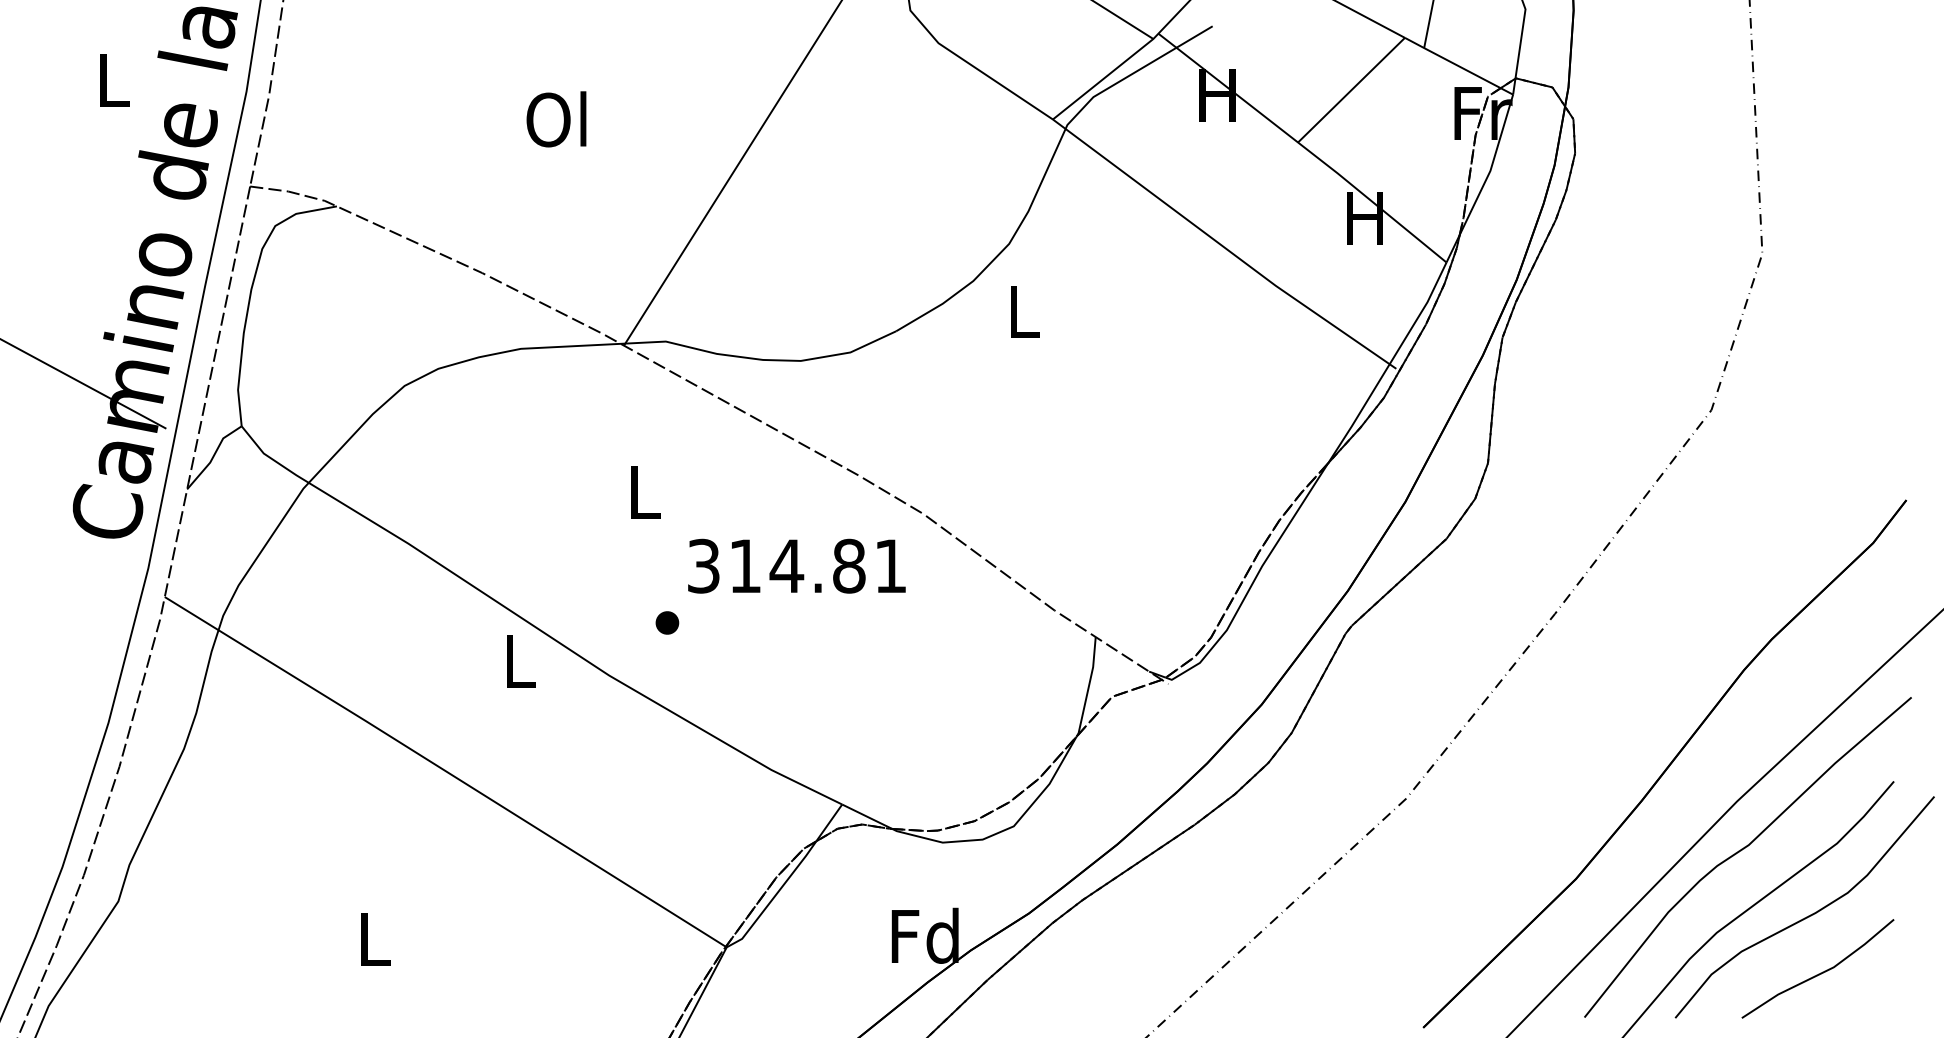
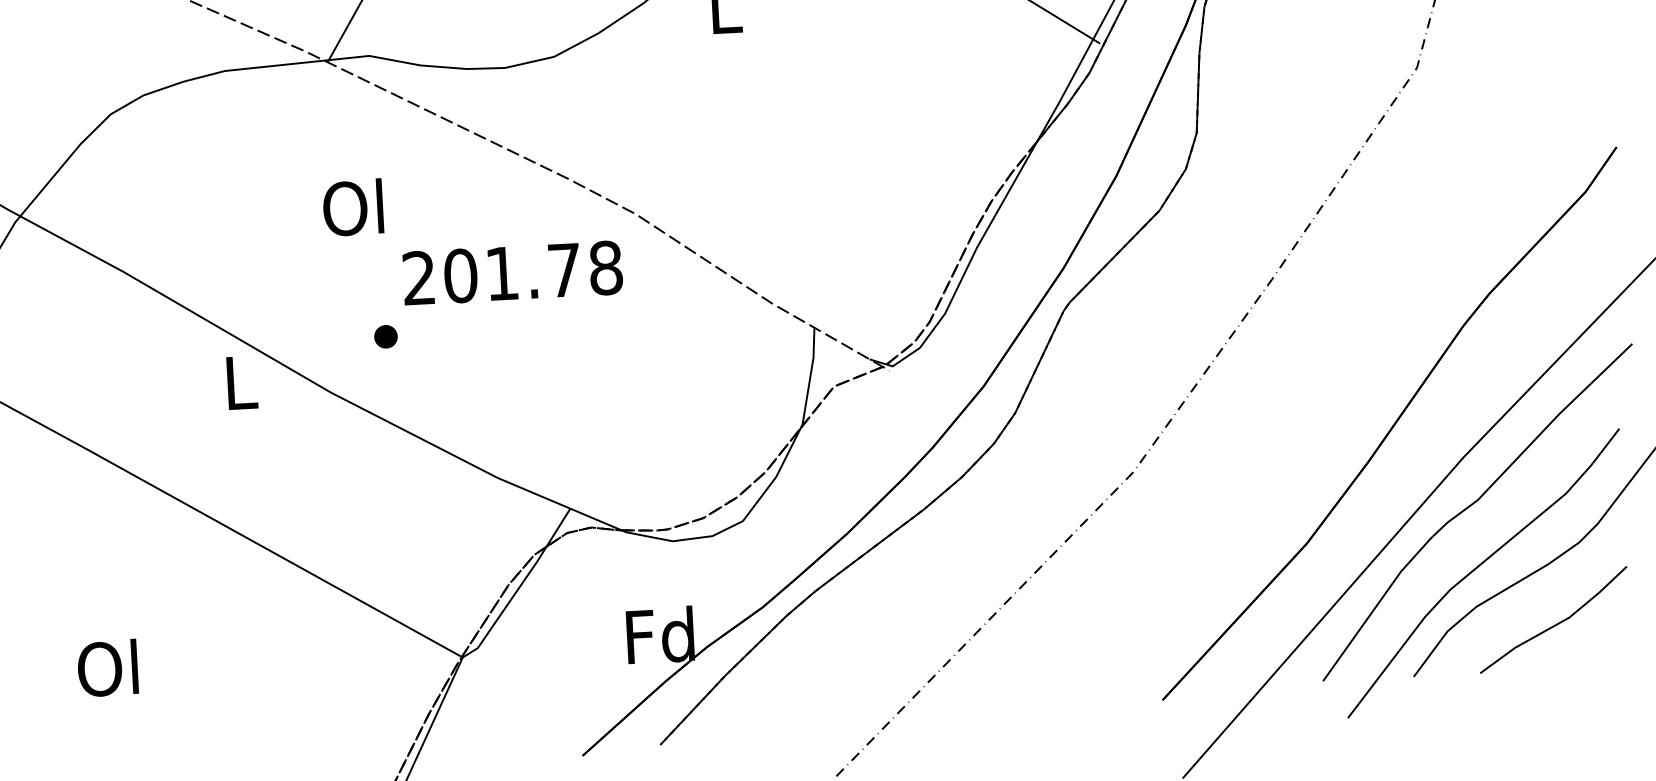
text: (641, 492) -> (353, 207), L -> Ol
text: (797, 565) -> (512, 272), 314.81 -> 201.78
text: (371, 938) -> (107, 667), L -> Ol

